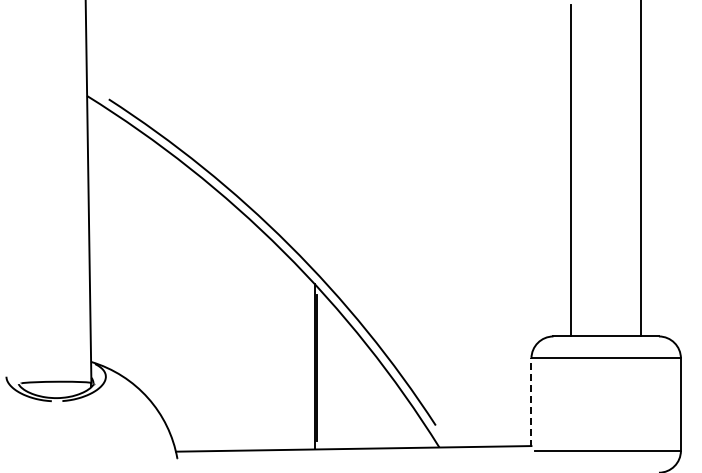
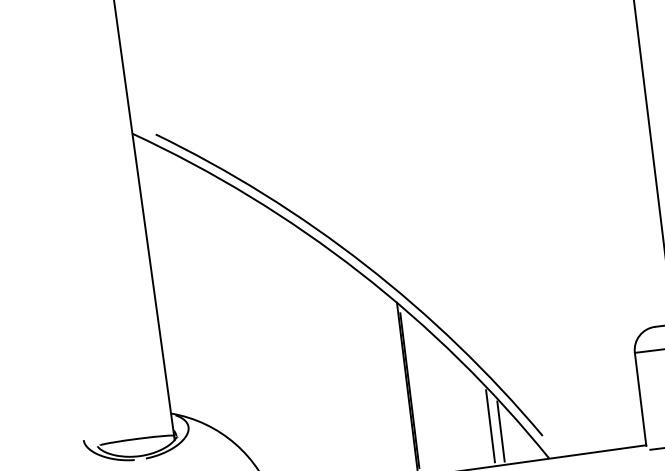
line: (531, 402) -> (640, 399), dashed -> solid
line: (388, 410) -> (490, 426), added
line: (397, 416) -> (501, 431), added

